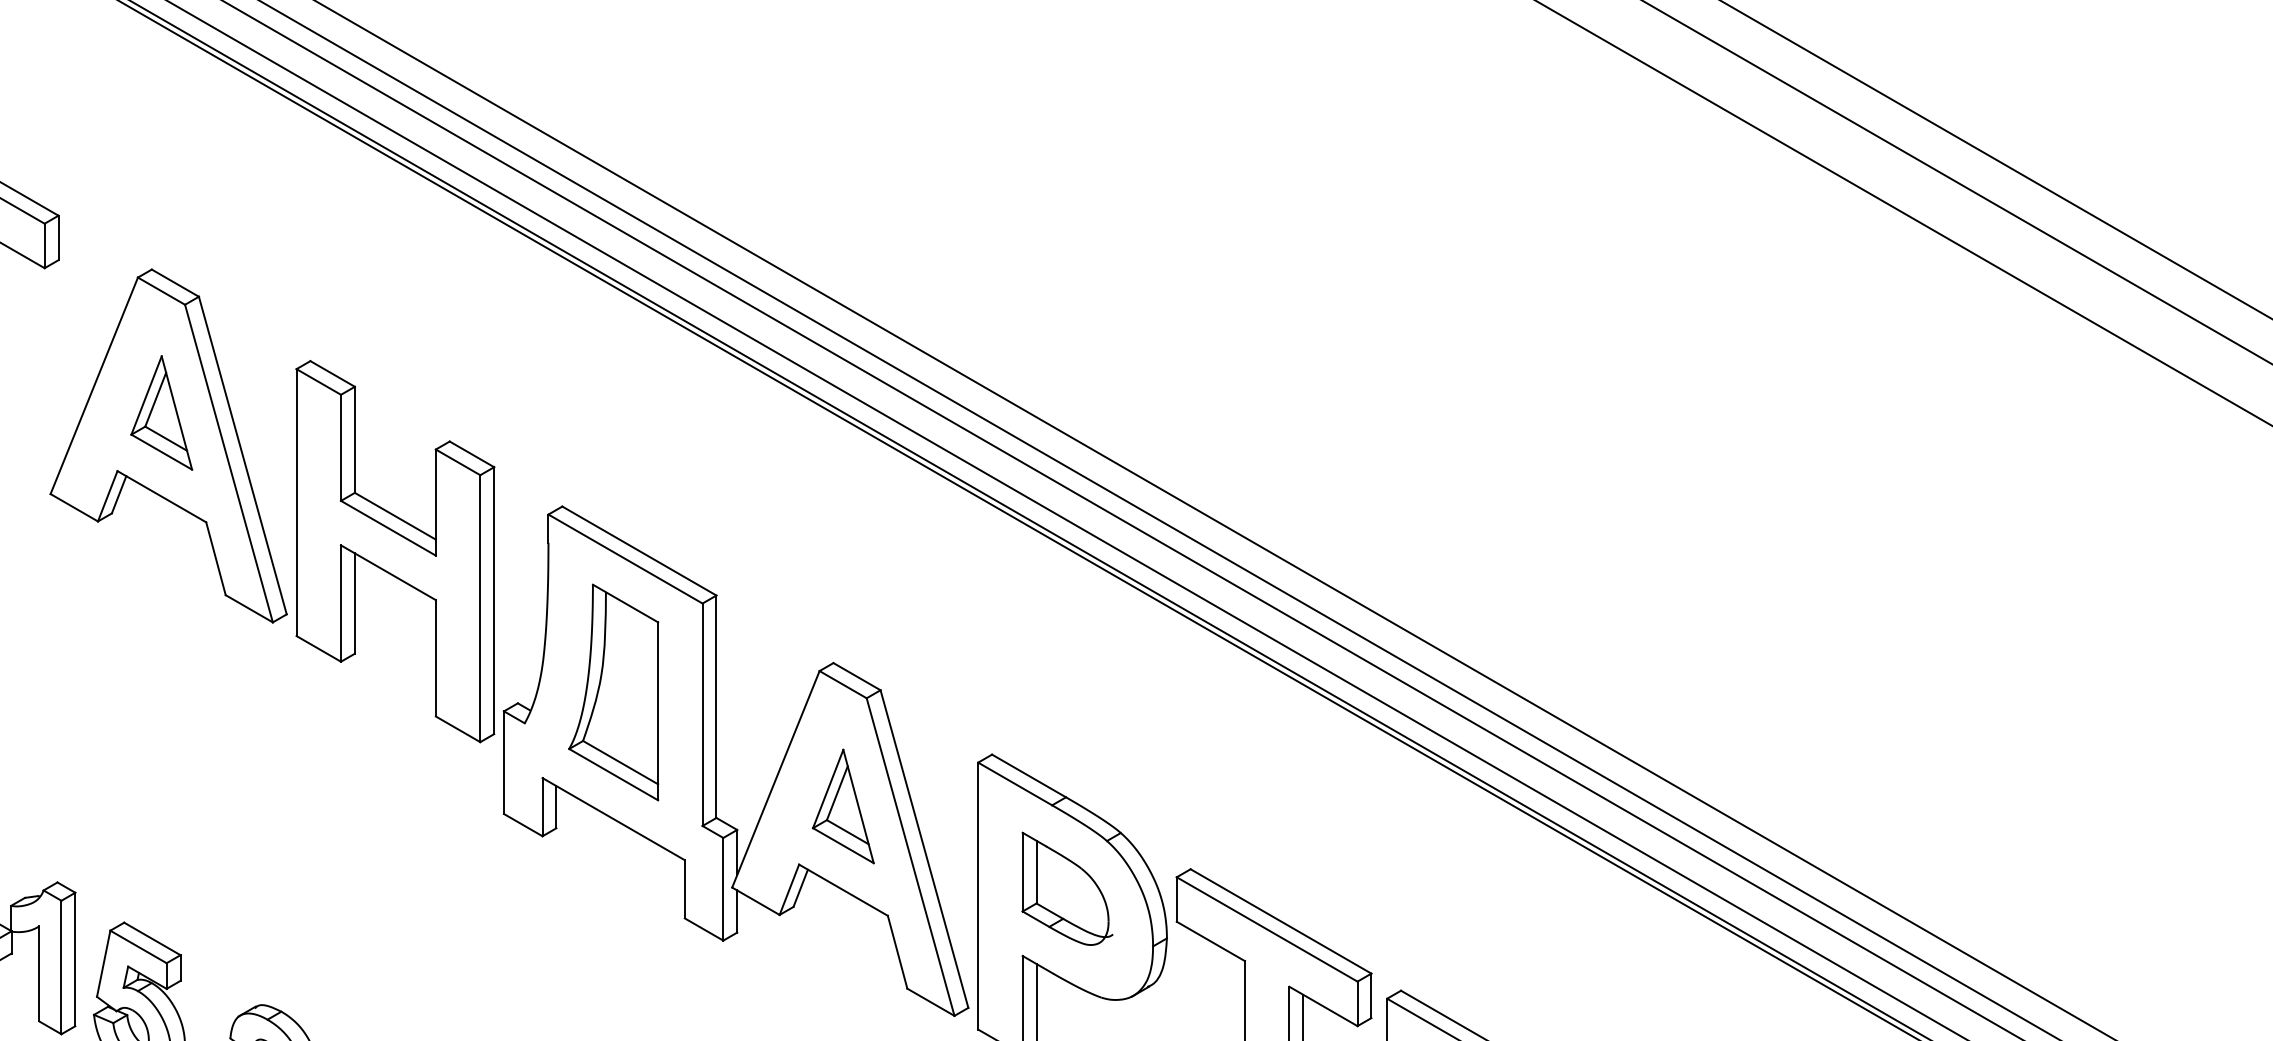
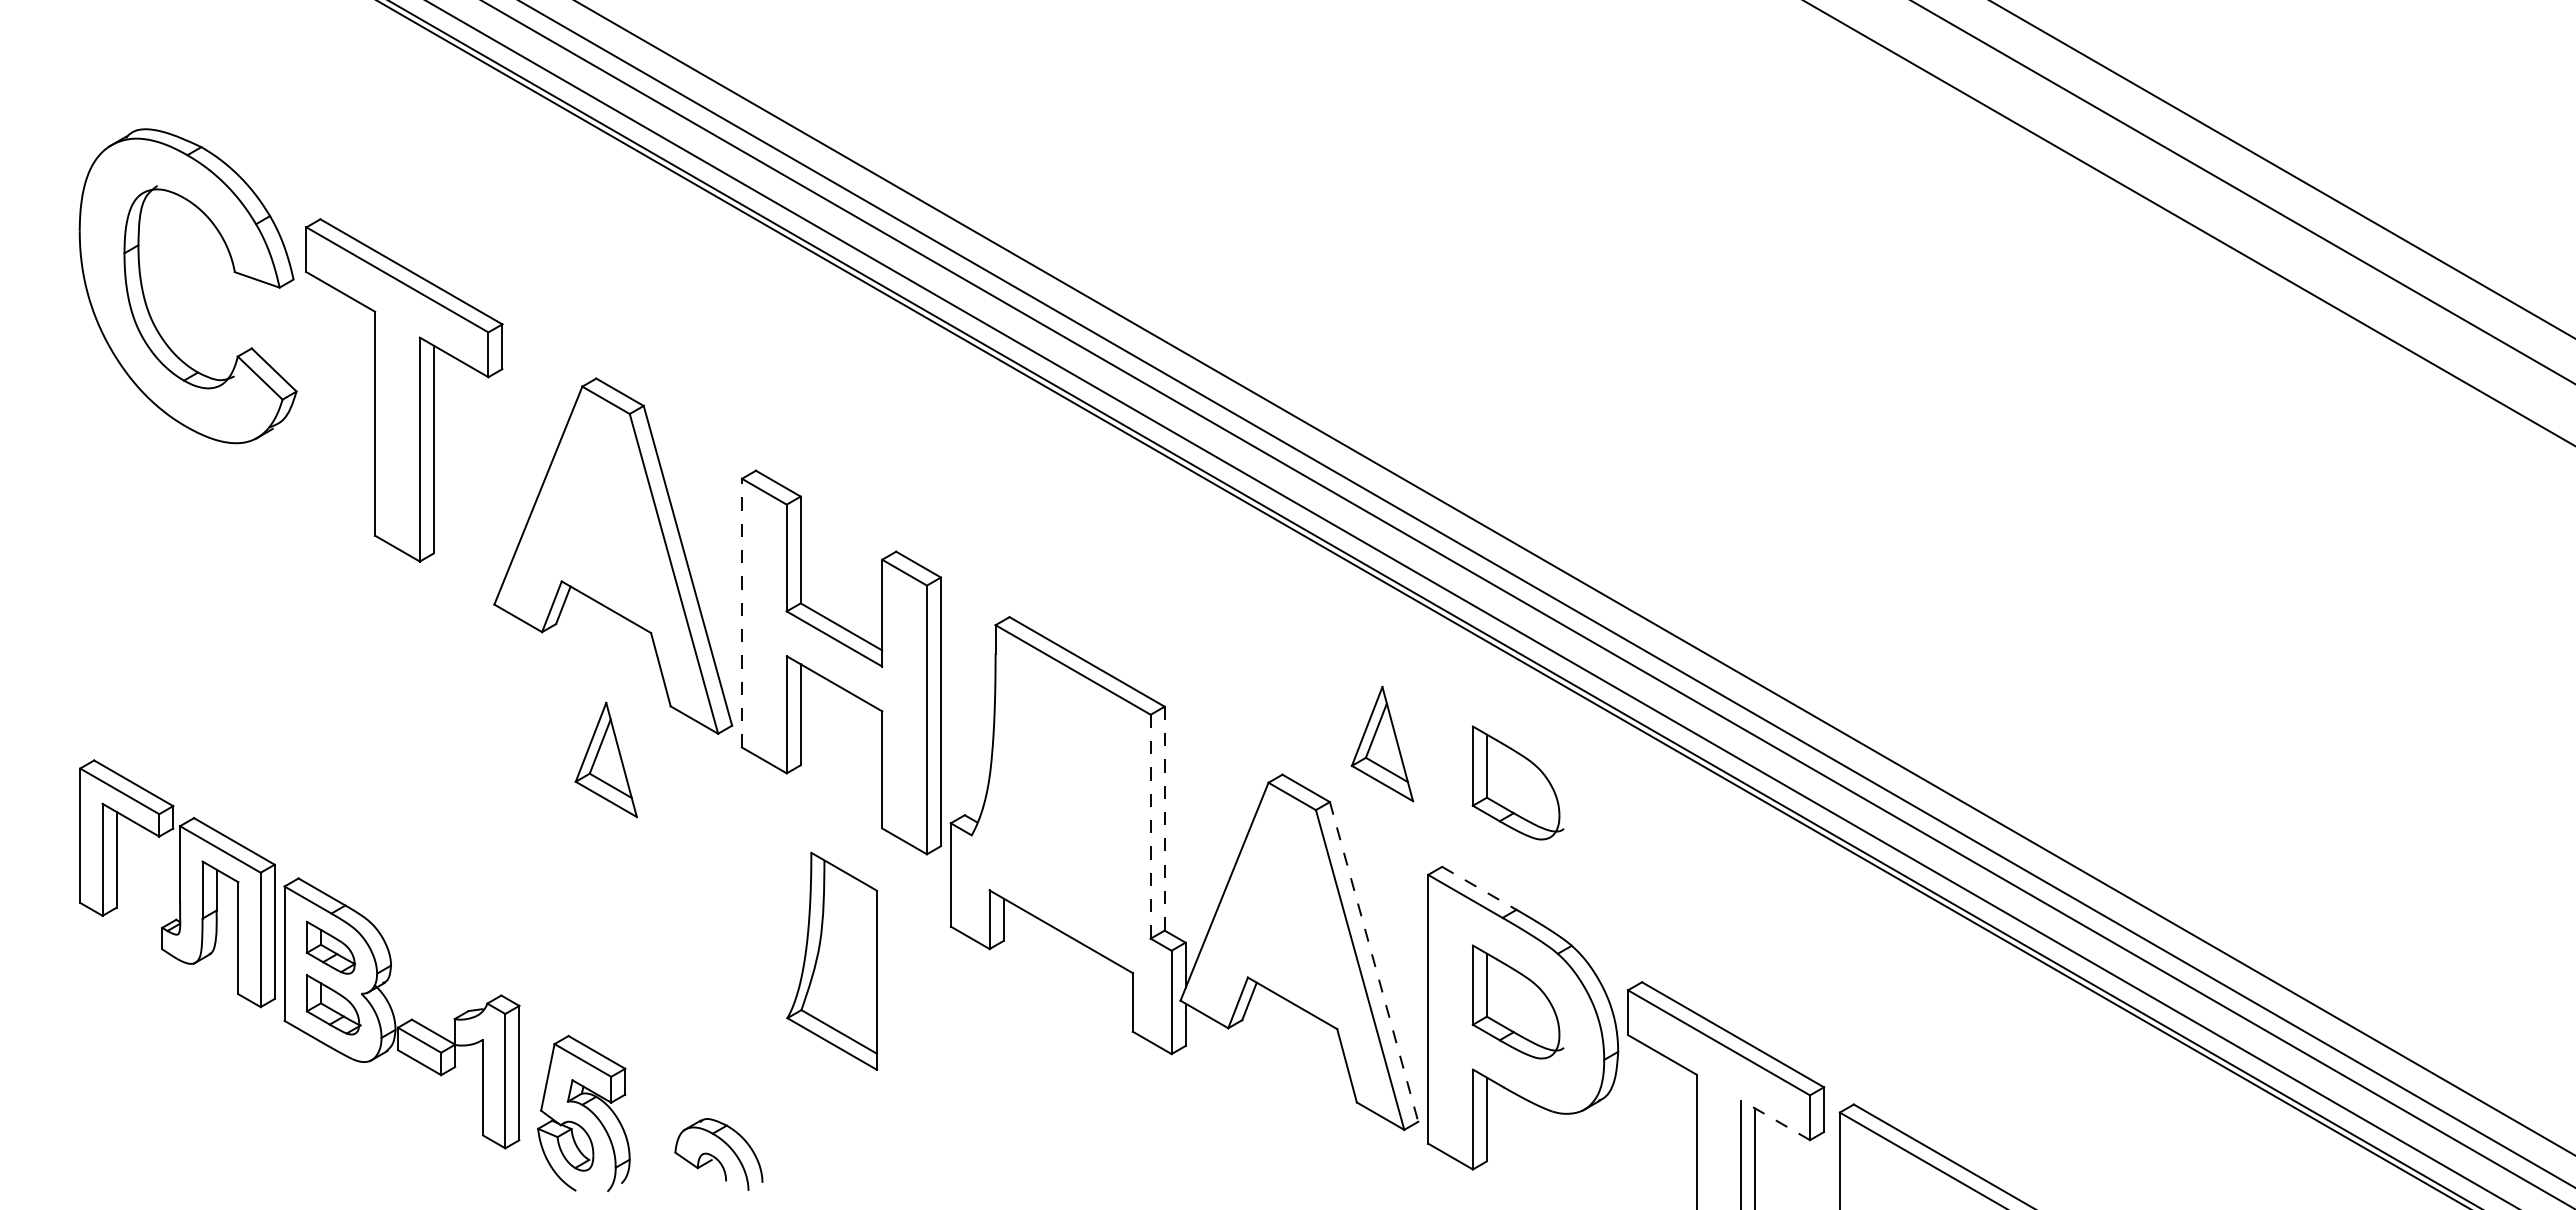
part: (160, 412) -> (605, 759), moved
line: (297, 501) -> (742, 612), solid -> dashed
part: (1066, 670) -> (1517, 782), added
part: (612, 691) -> (831, 960), moved
line: (716, 706) -> (1164, 818), solid -> dashed
line: (702, 714) -> (1150, 826), solid -> dashed
line: (1029, 776) -> (1479, 888), solid -> dashed
part: (843, 806) -> (1382, 744), moved
line: (924, 848) -> (1374, 961), solid -> dashed
line: (1323, 1006) -> (1775, 1120), solid -> dashed

